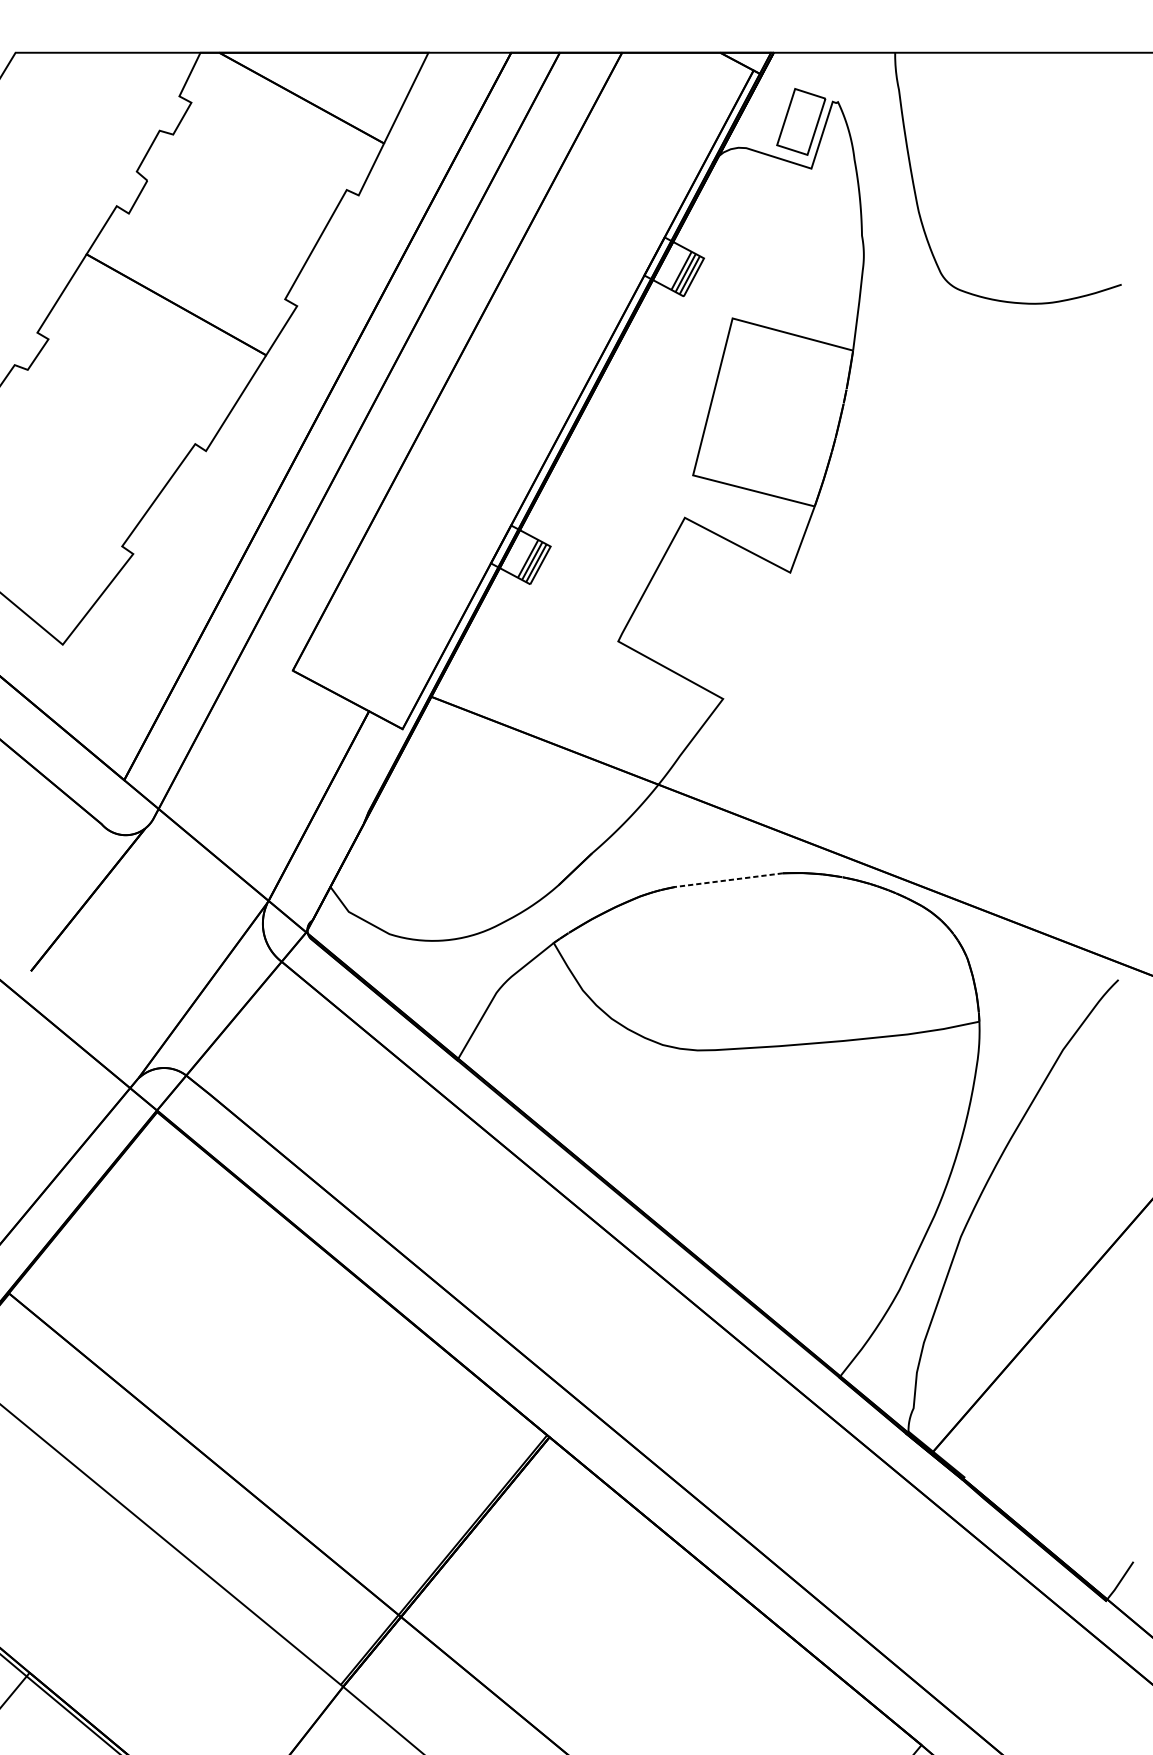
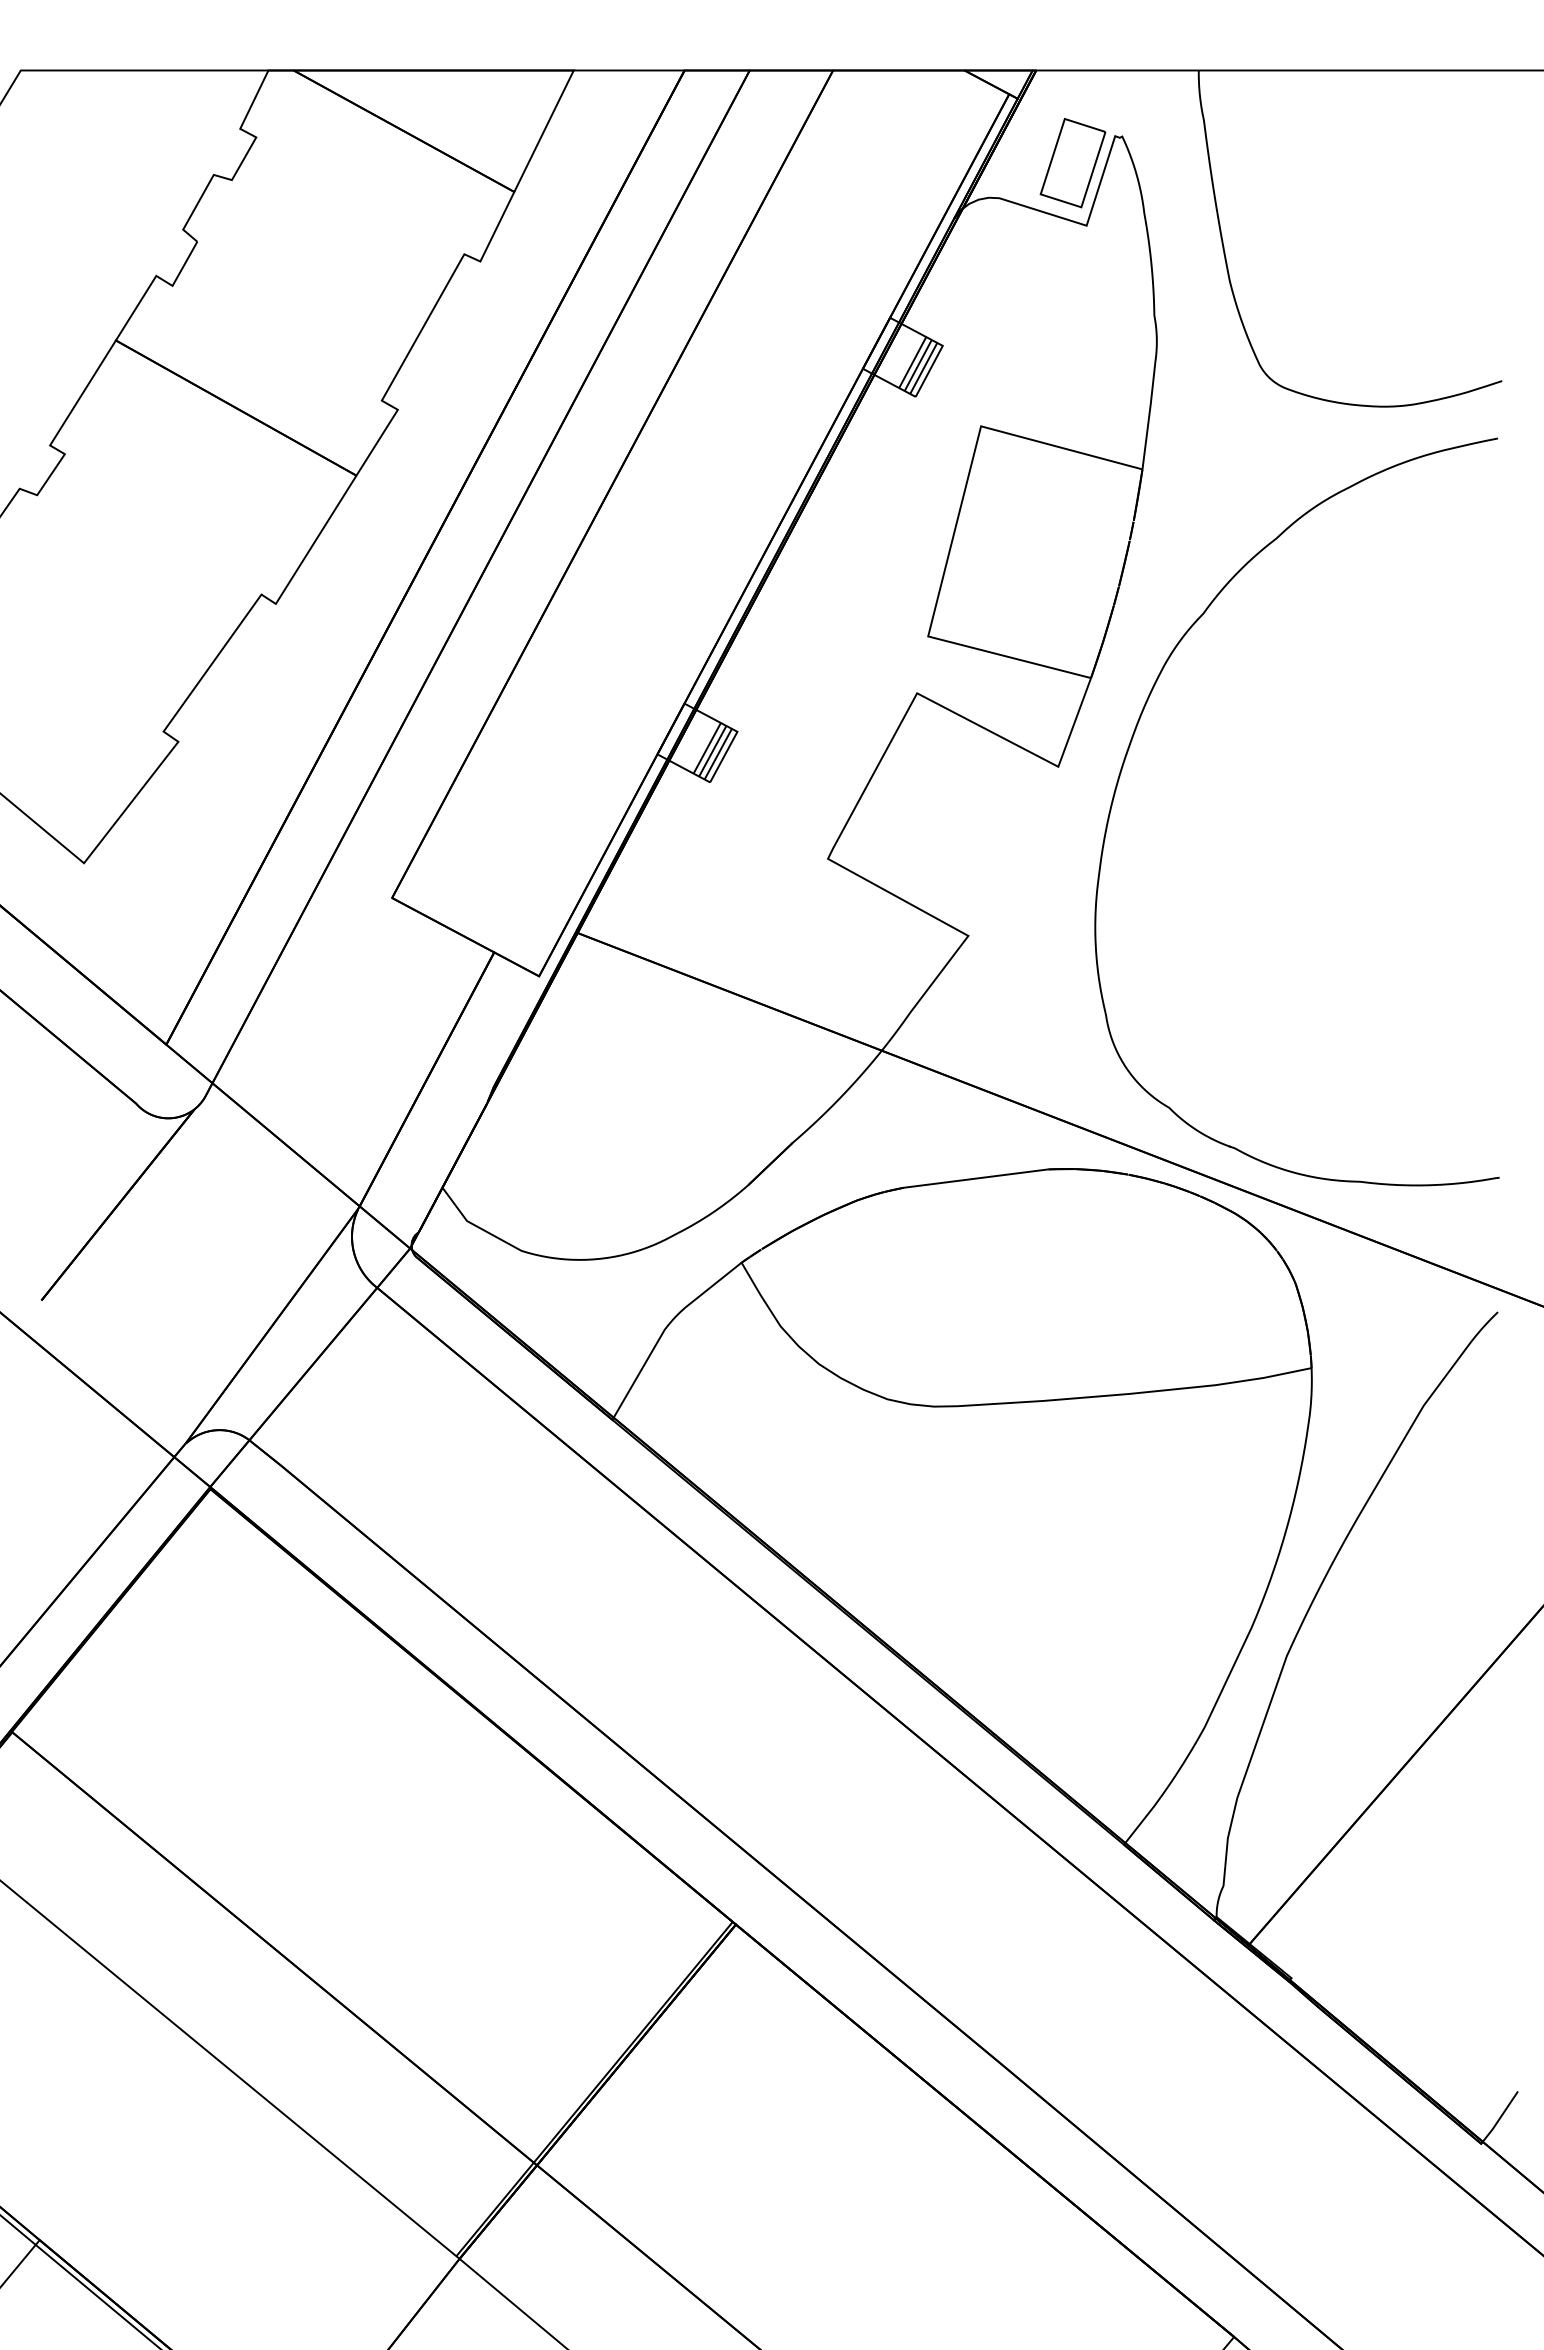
part: (843, 559) -> (1129, 749), added
line: (729, 880) -> (976, 1178), dashed -> solid

